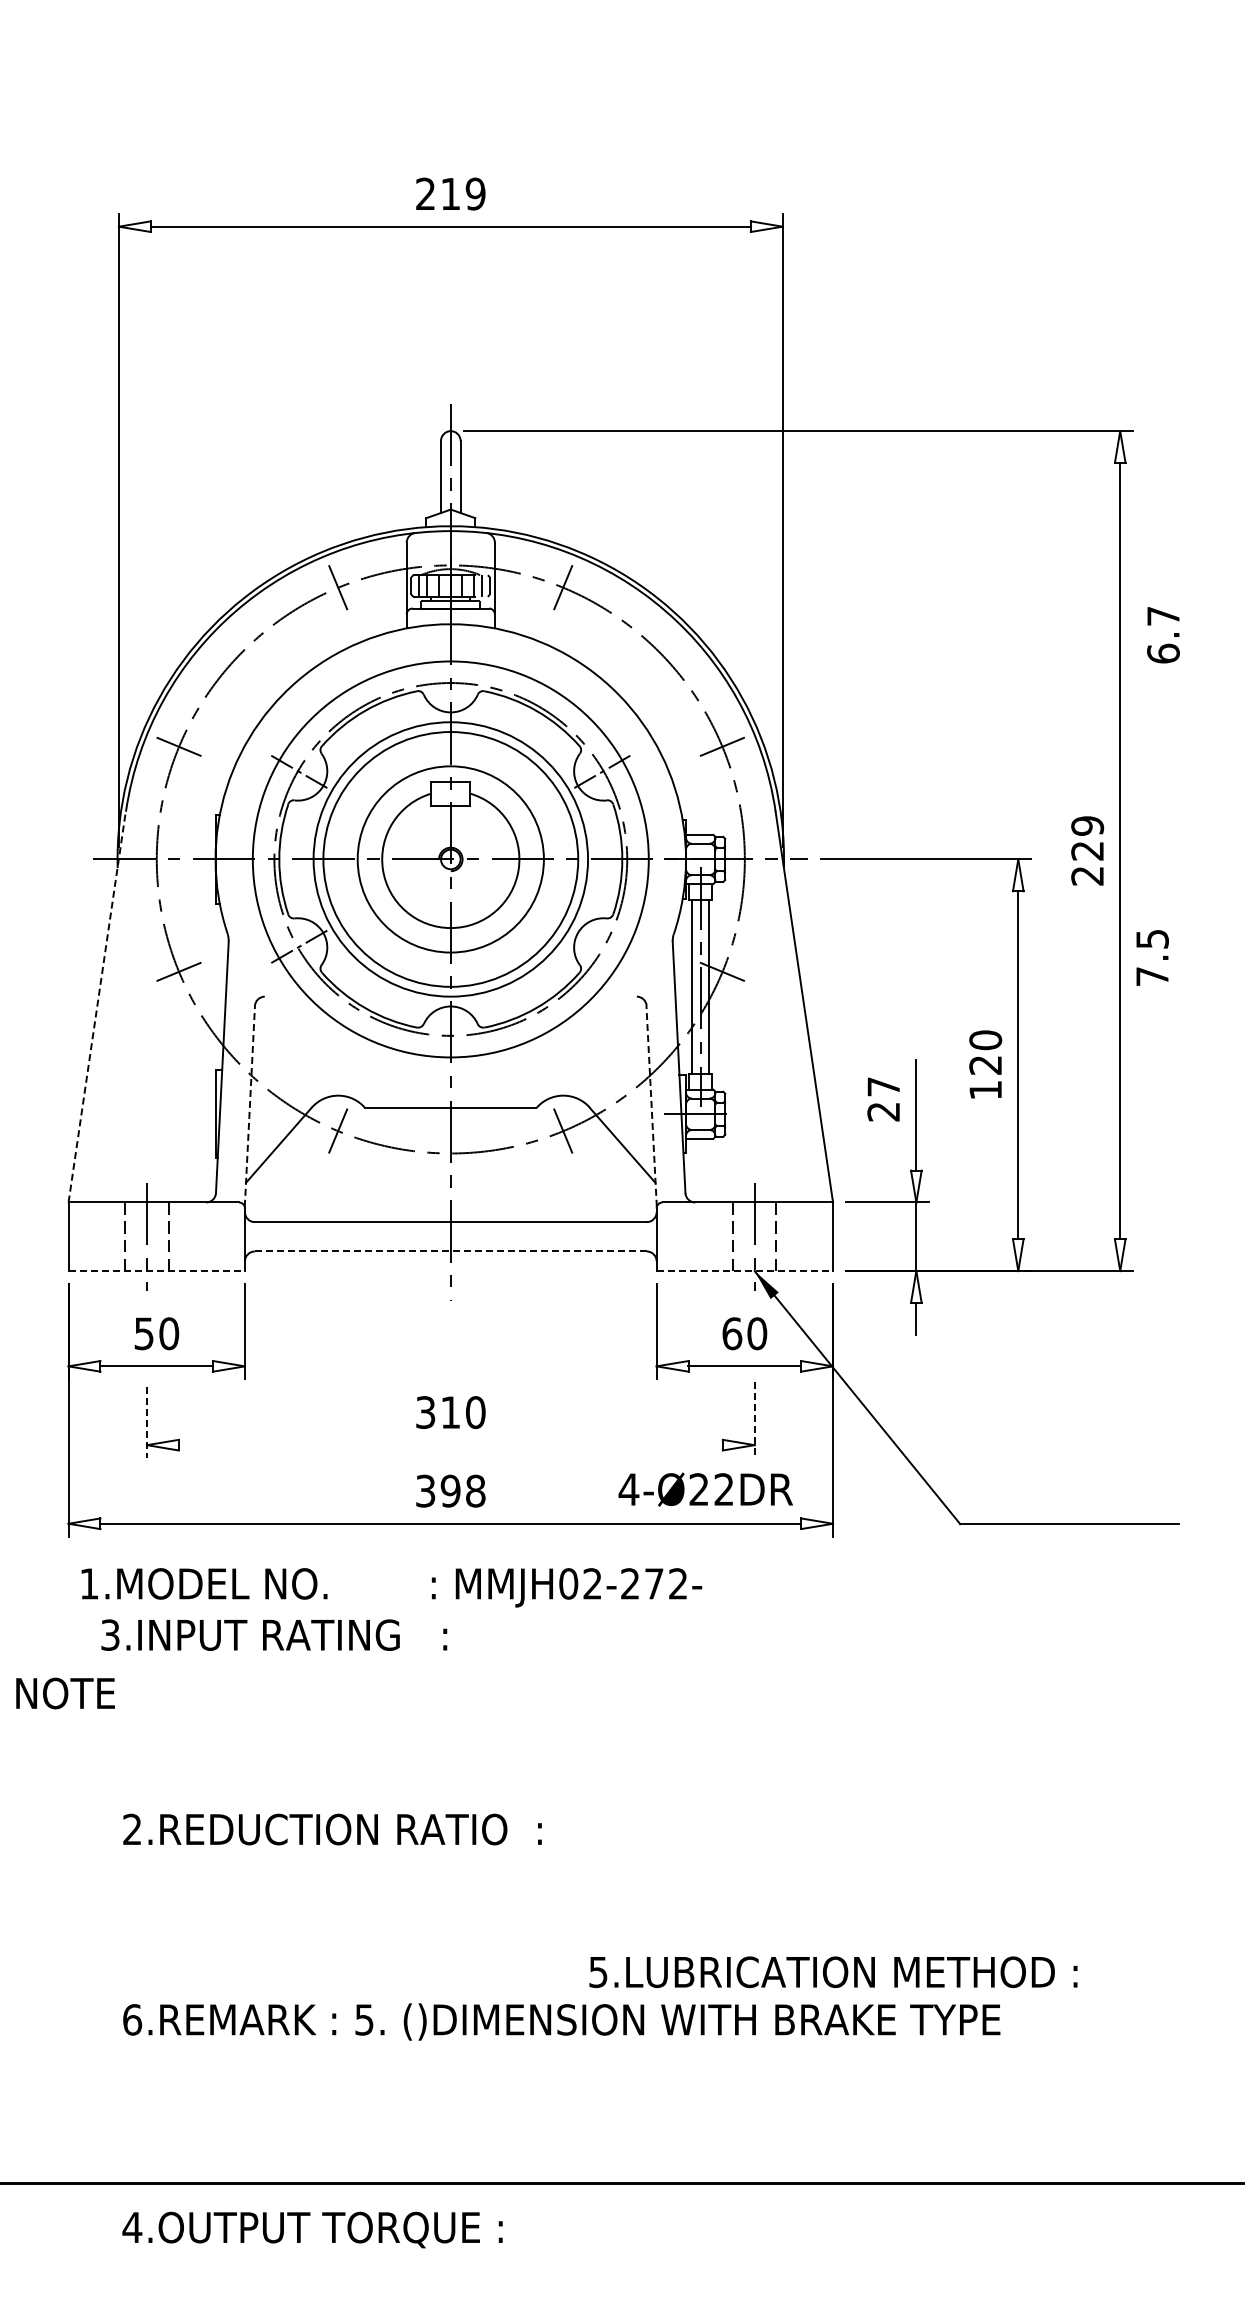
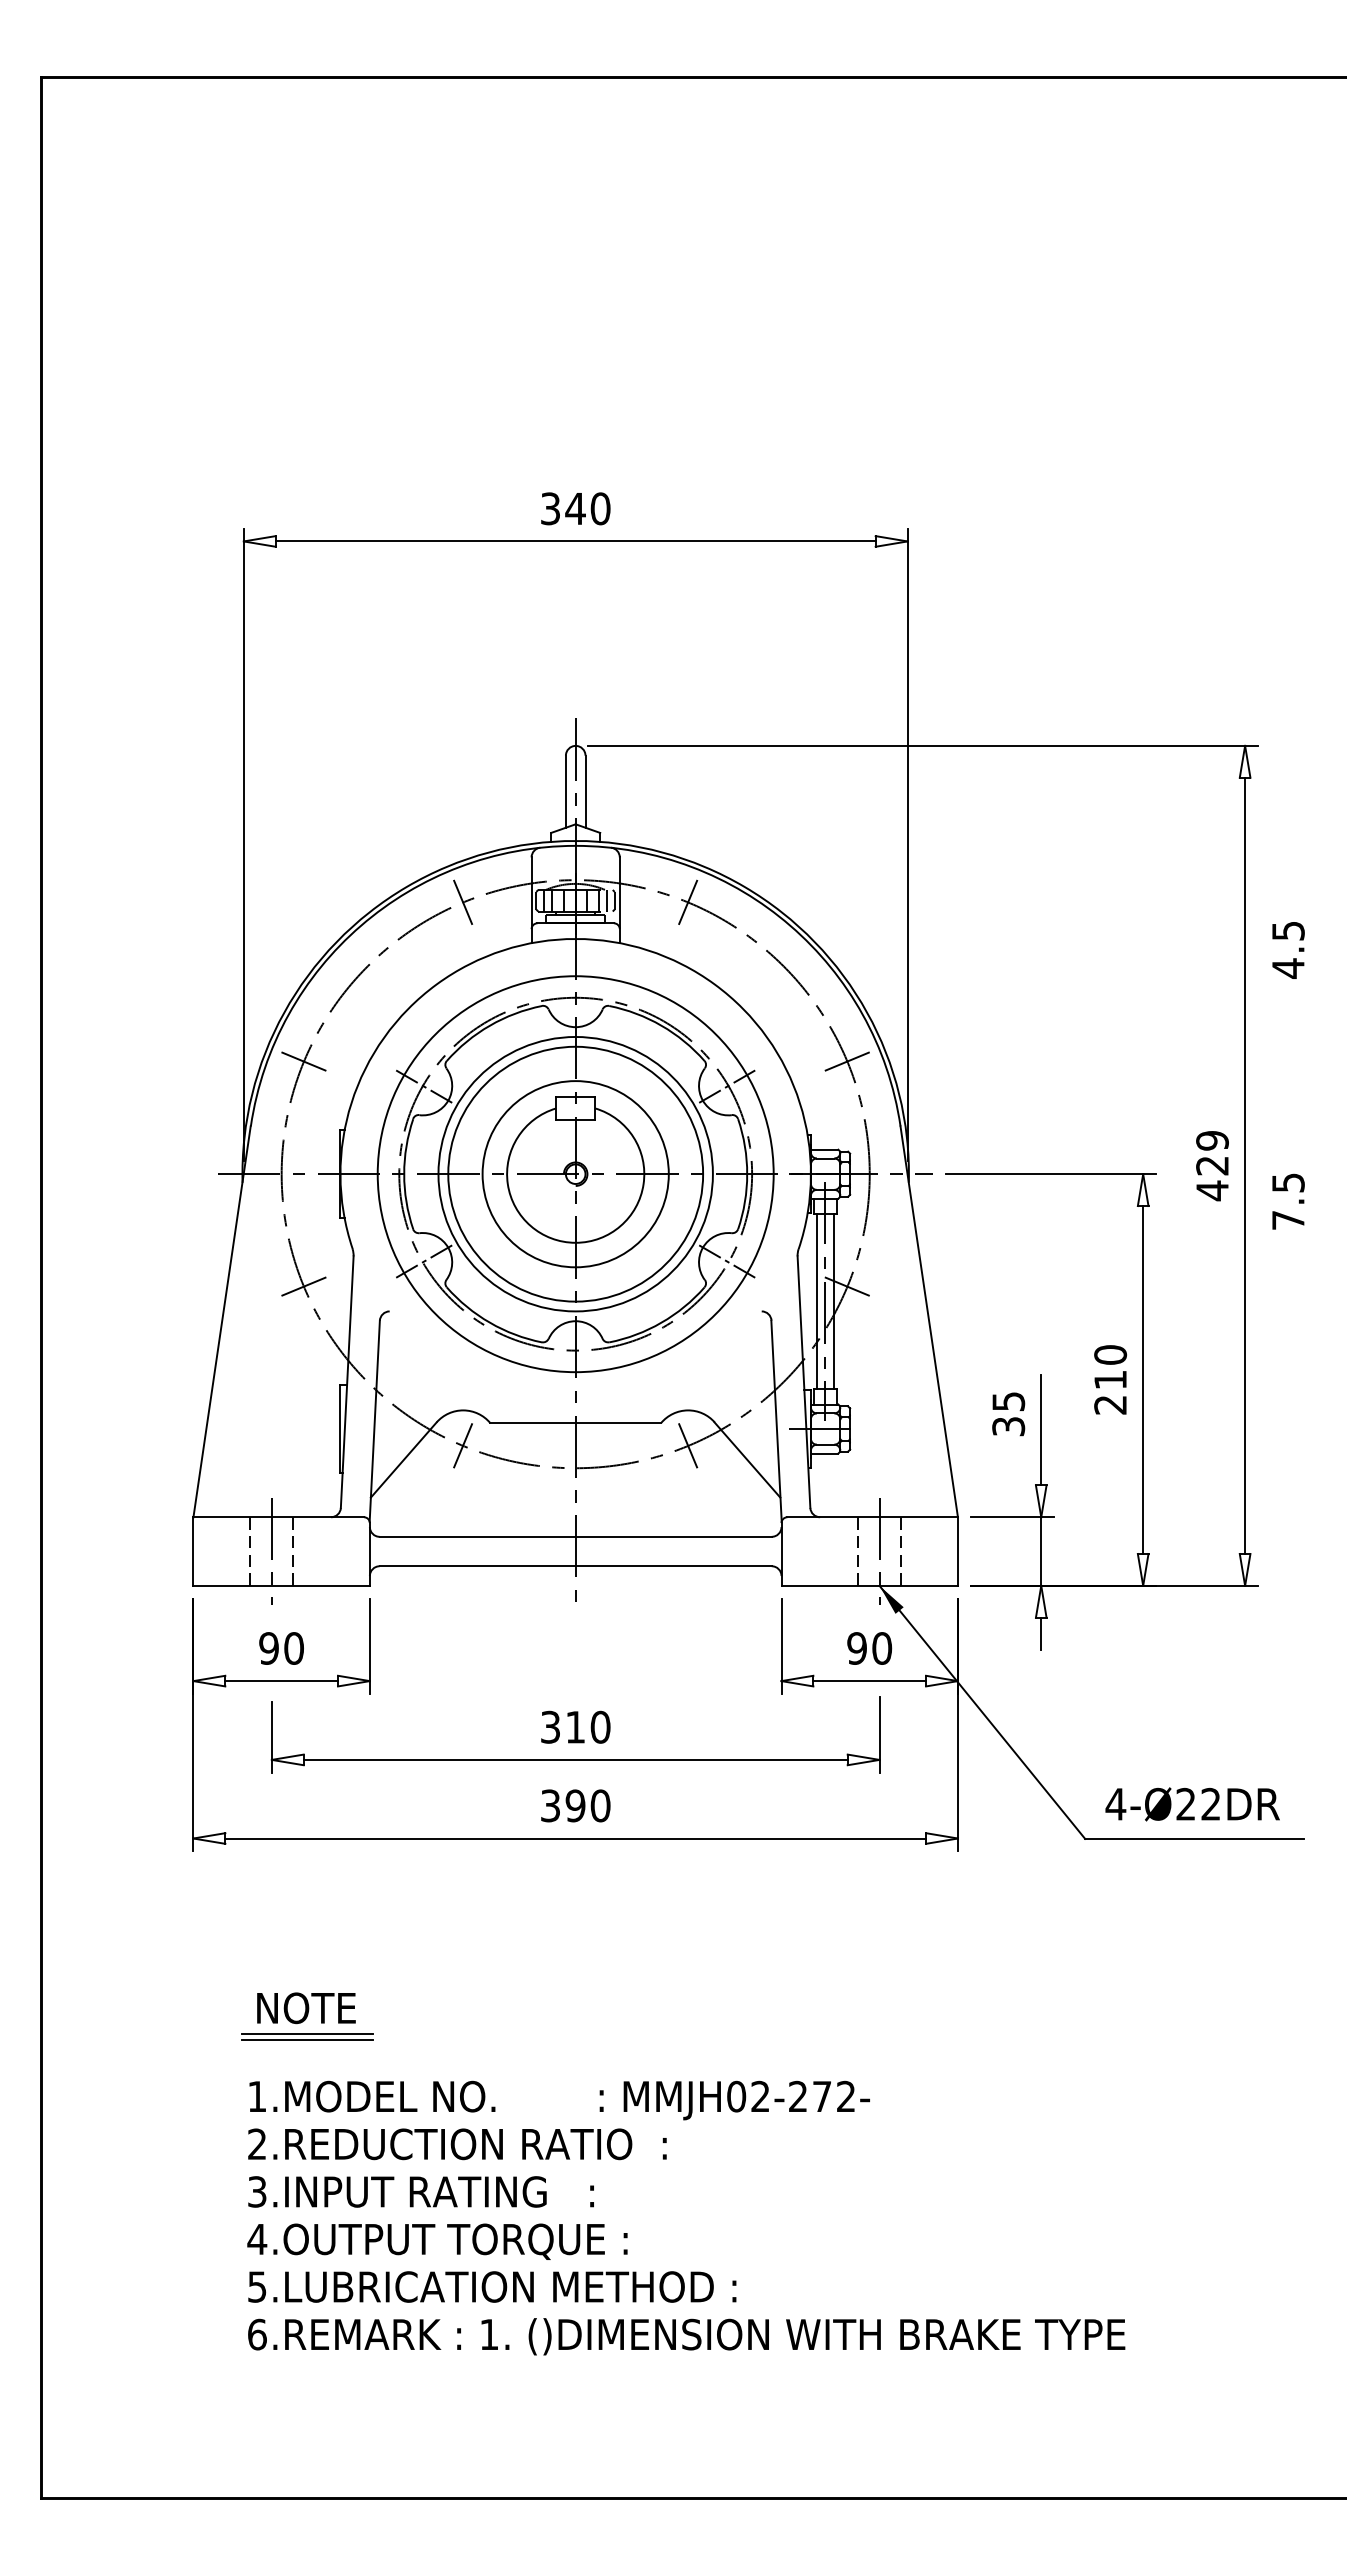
text: (450, 193) -> (575, 508), 219 -> 340
text: (1163, 634) -> (1288, 949), 6.7 -> 4.5
text: (1087, 875) -> (1212, 1190), 229 -> 429
line: (603, 947) -> (728, 1262), added
text: (1152, 957) -> (1288, 1201), moved
line: (97, 1006) -> (222, 1321), dashed -> solid
text: (985, 1077) -> (1110, 1392), 120 -> 210
text: (883, 1099) -> (1008, 1414), 27 -> 35
line: (249, 1106) -> (374, 1421), dashed -> solid
line: (651, 1106) -> (776, 1421), dashed -> solid
line: (451, 1251) -> (576, 1566), dashed -> solid
line: (157, 1270) -> (282, 1585), dashed -> solid
line: (745, 1270) -> (870, 1585), dashed -> solid
text: (143, 1333) -> (268, 1648), 50 -> 90
text: (732, 1333) -> (857, 1648), 60 -> 90
line: (754, 1420) -> (879, 1735), dashed -> solid
line: (146, 1422) -> (271, 1737), dashed -> solid
line: (450, 1444) -> (575, 1759), added
text: (705, 1489) -> (1192, 1804), moved
text: (475, 1490) -> (600, 1805), 398 -> 390
text: (391, 1587) -> (559, 2100), moved
text: (273, 1634) -> (420, 2191), moved
text: (65, 1693) -> (306, 2008), moved
line: (182, 1719) -> (307, 2034), added
line: (182, 1725) -> (307, 2040), added
text: (833, 1971) -> (492, 2286), moved
text: (364, 2019) -> (489, 2334), 5. -> 1.
text: (312, 2229) -> (437, 2241), moved

